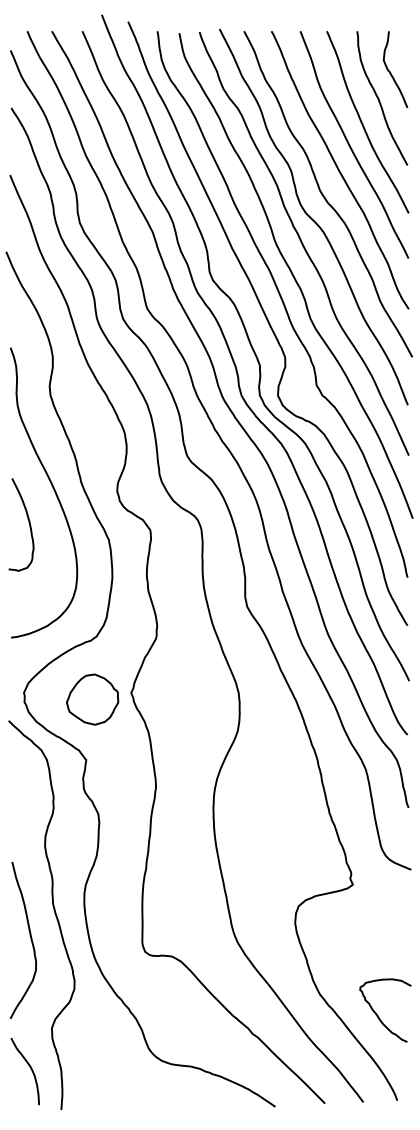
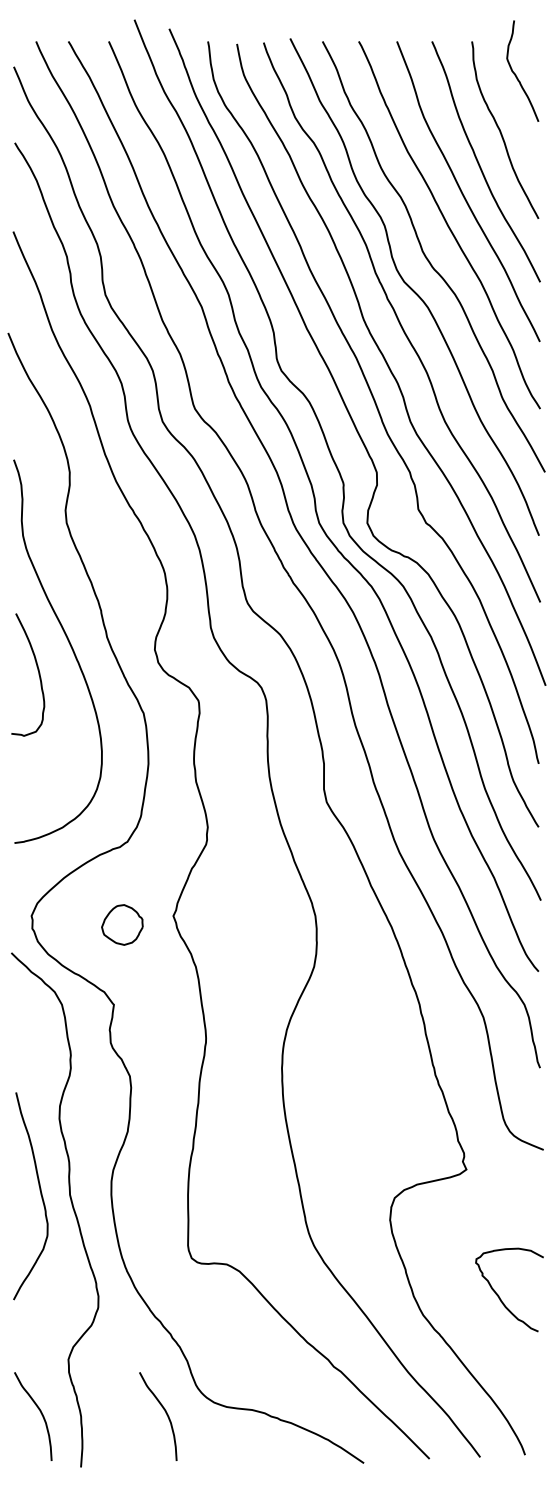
curve: (390, 72) -> (516, 74), moved
curve: (28, 521) -> (37, 670), moved
part: (92, 699) -> (122, 924), size x0.6
curve: (30, 939) -> (40, 1195), moved
curve: (378, 1016) -> (500, 1297), moved
curve: (125, 1069) -> (165, 1413), added

